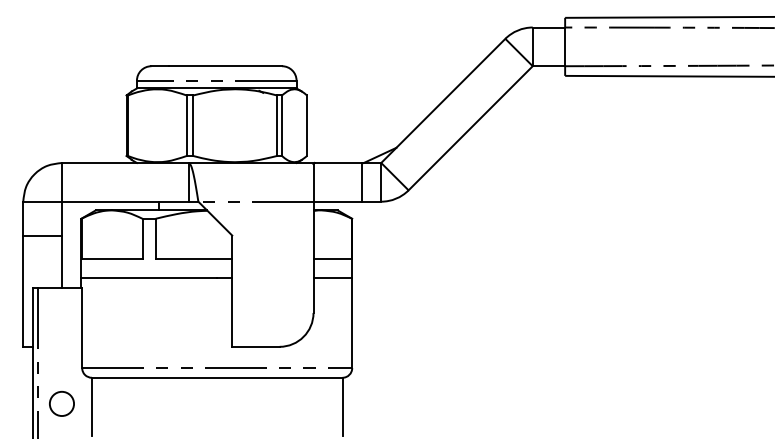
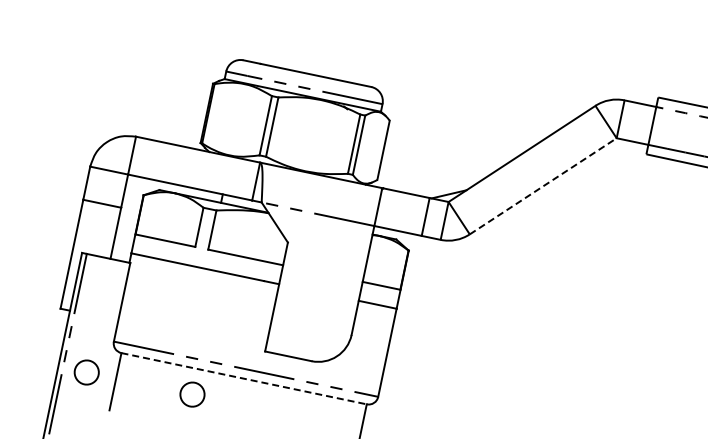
line: (470, 128) -> (543, 186), solid -> dashed
line: (217, 377) -> (244, 378), solid -> dashed
circle: (169, 403) -> (192, 394), added

